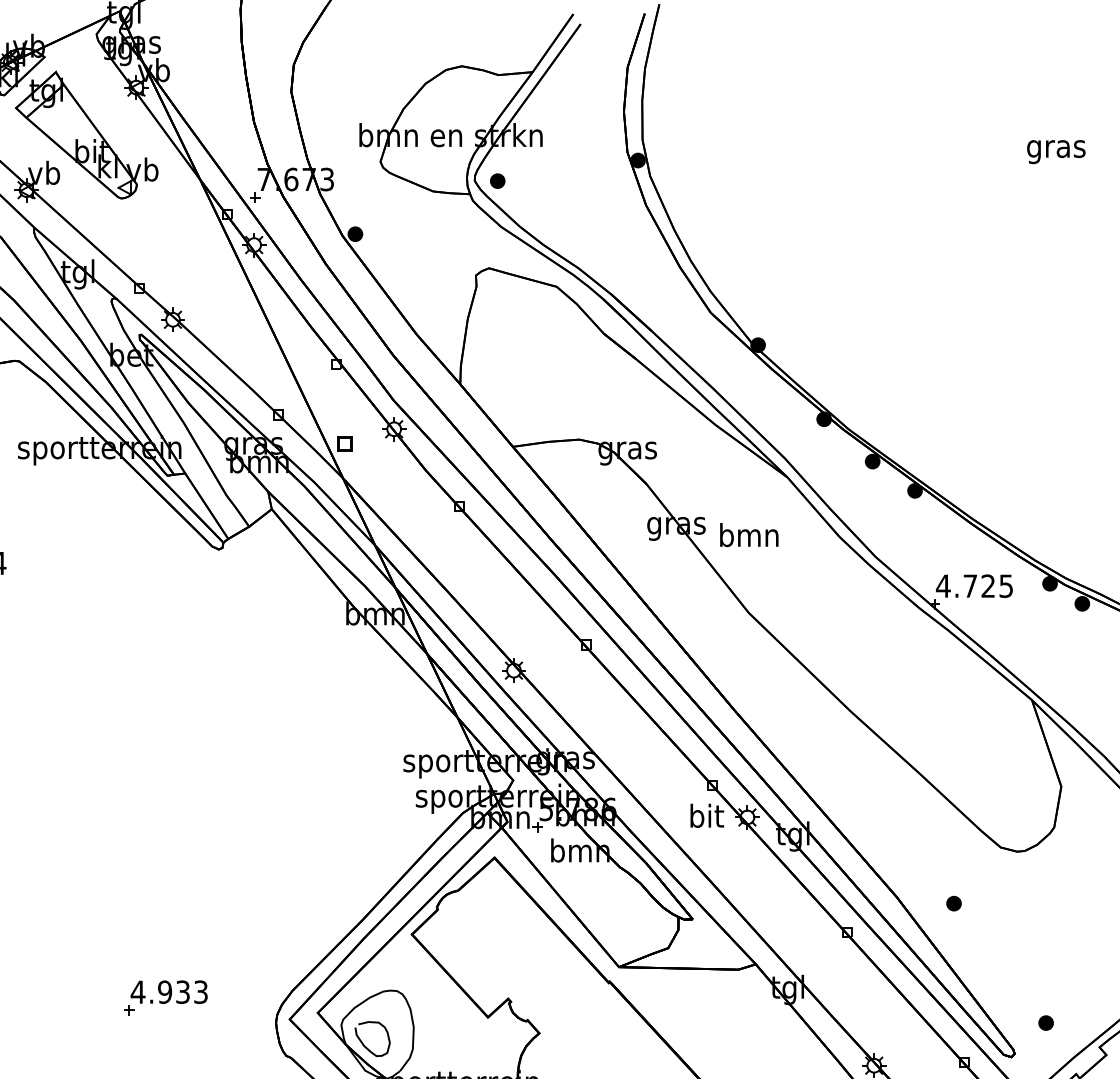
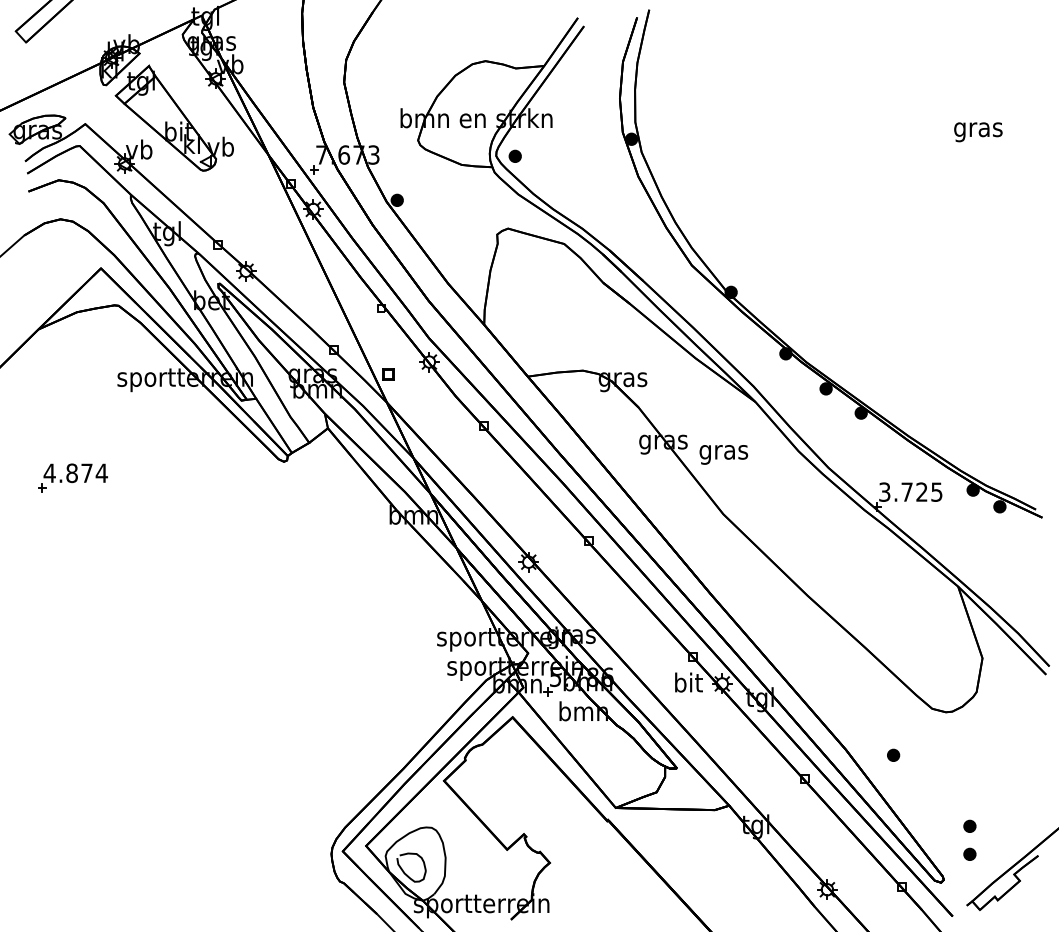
text: (748, 537) -> (723, 451), bmn -> gras
text: (943, 585) -> (884, 491), 4.725 -> 3.725
part: (1045, 988) -> (969, 825), added
part: (165, 997) -> (239, 833), removed

